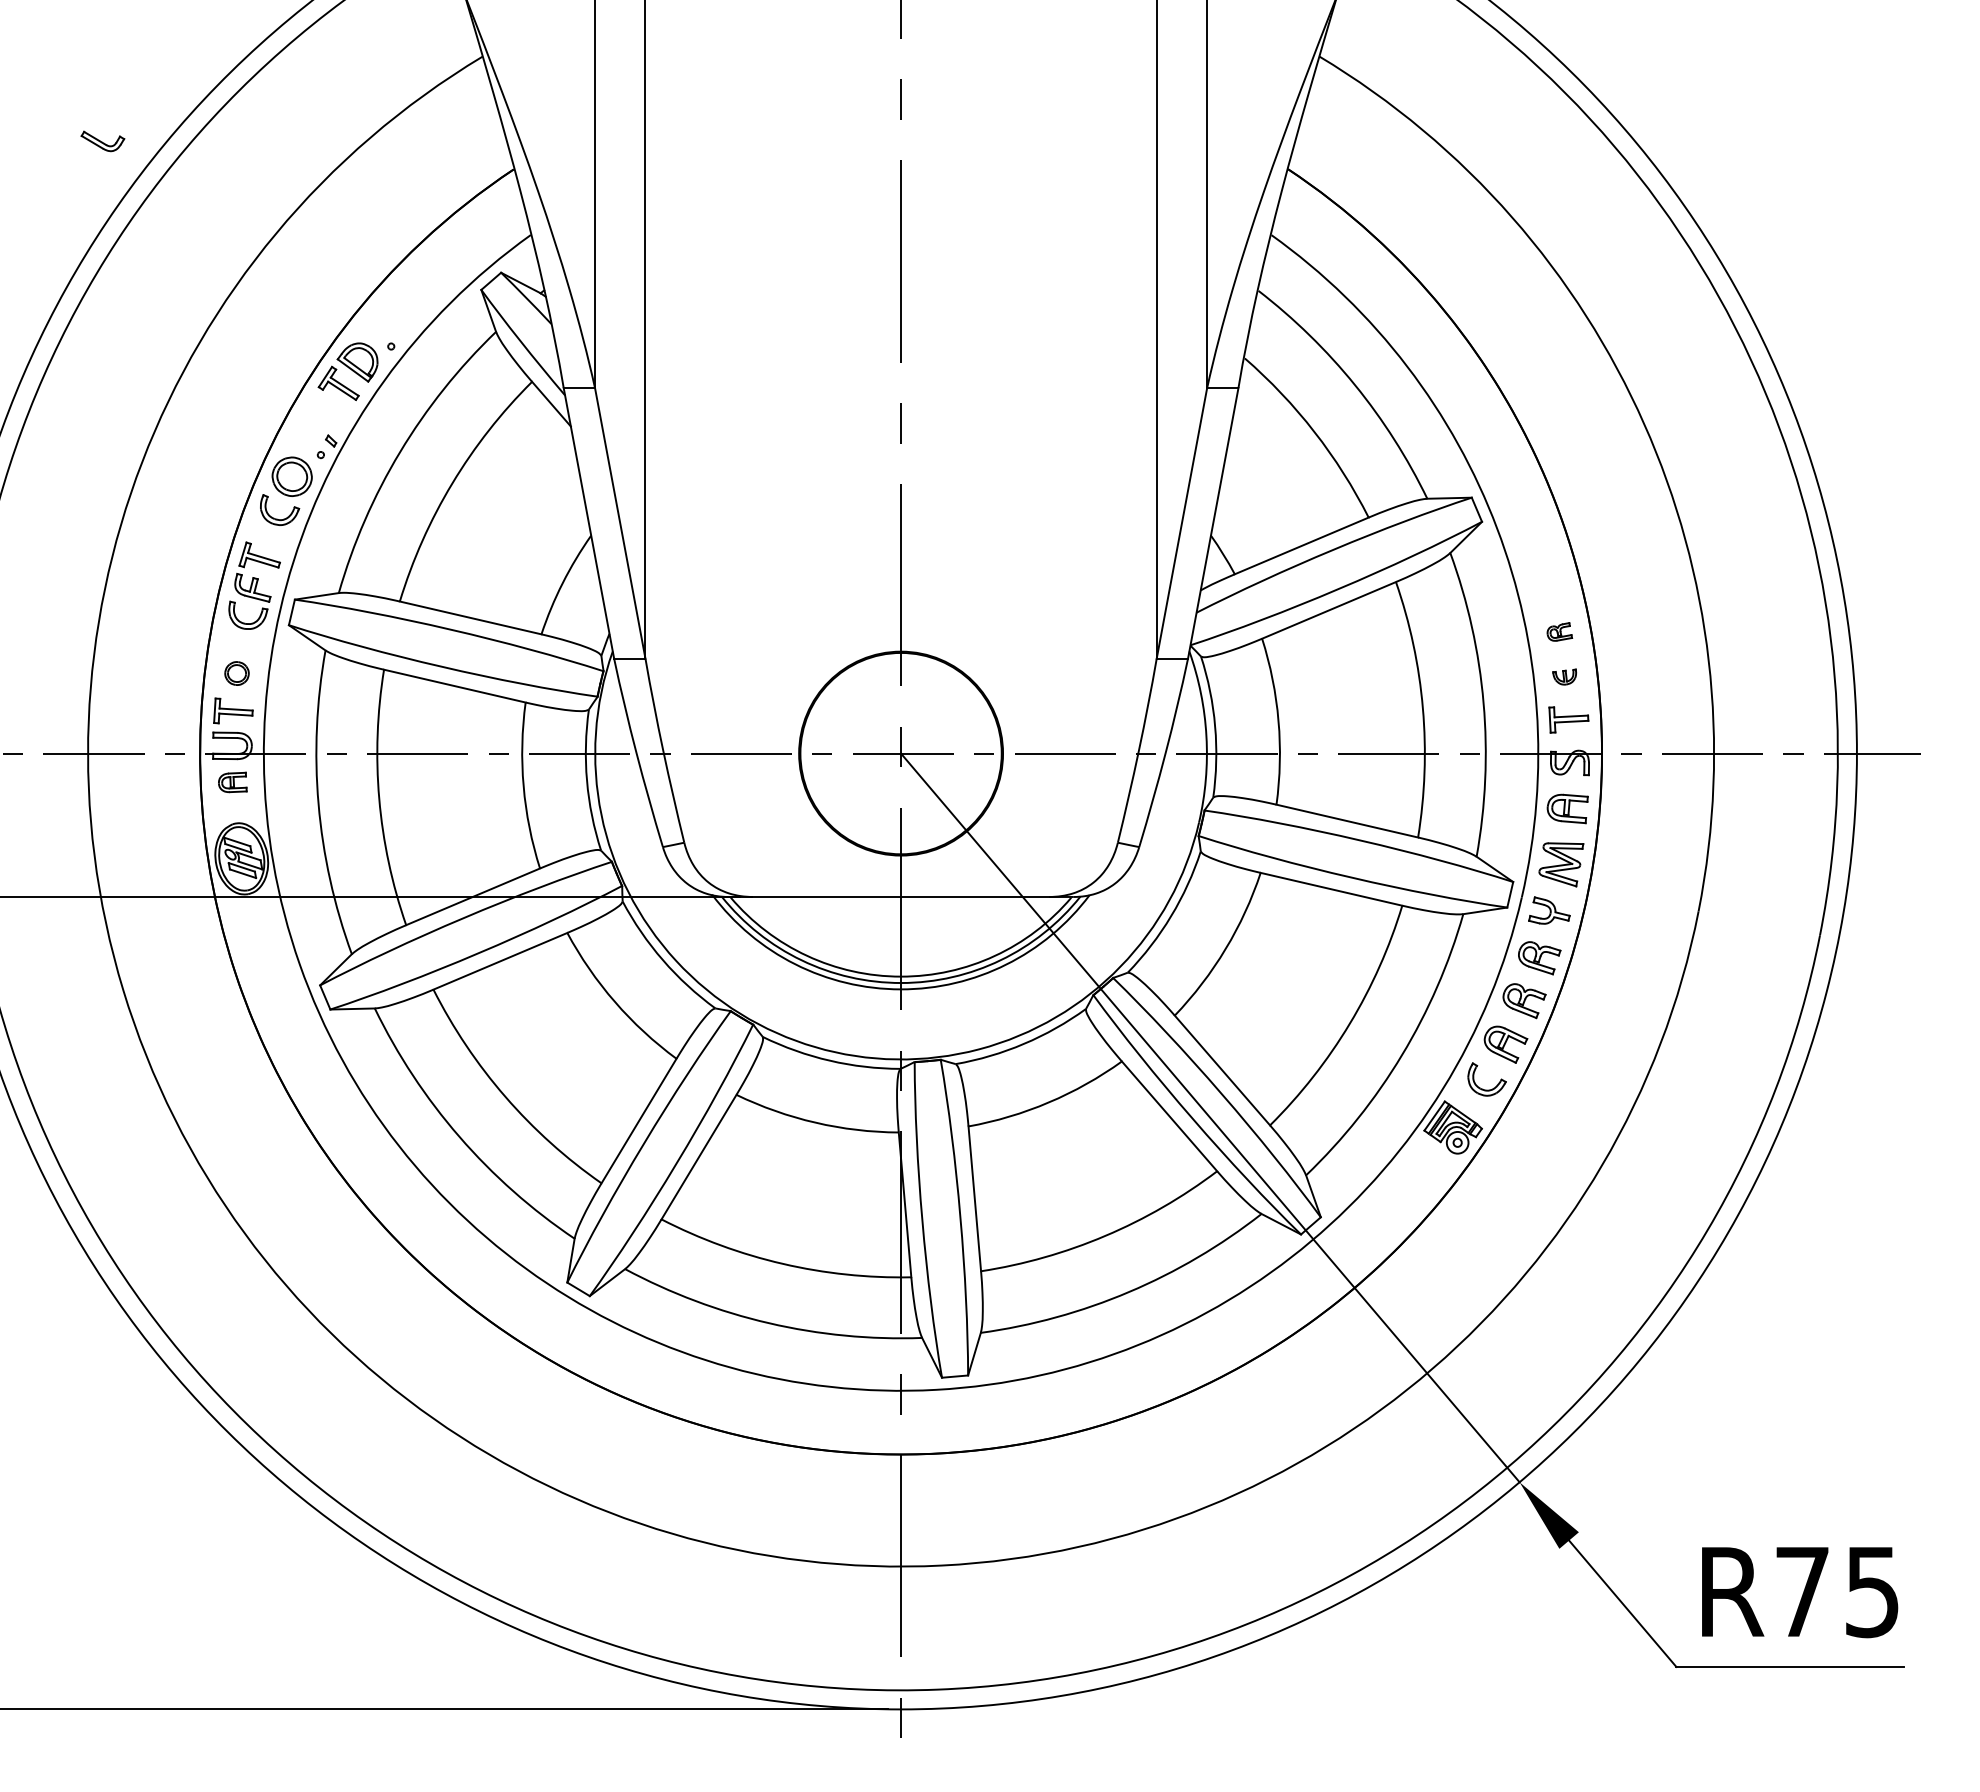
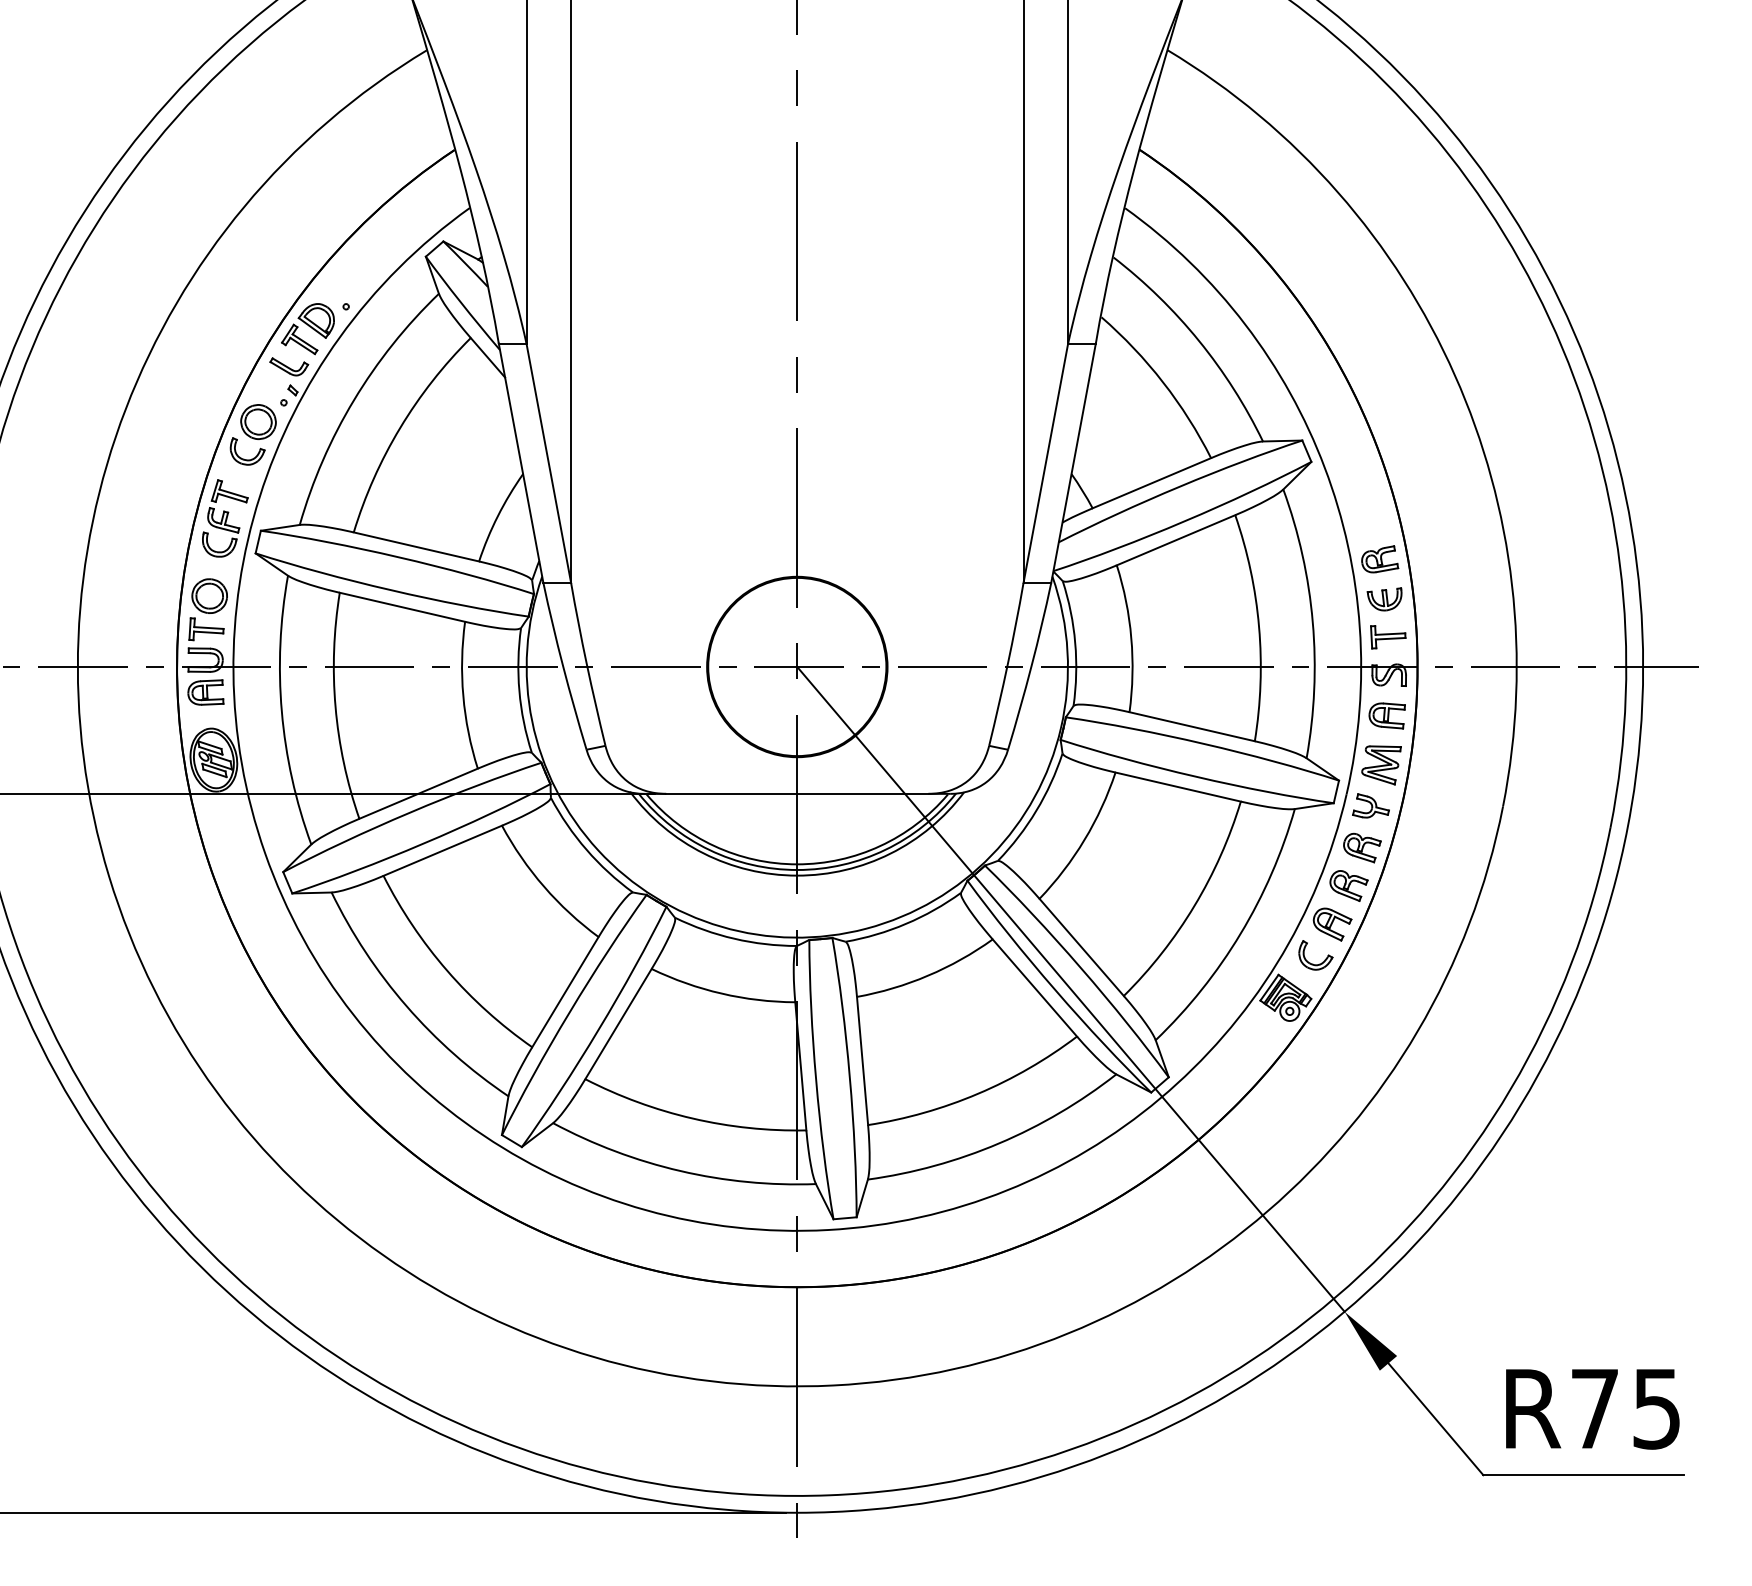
part: (102, 141) -> (288, 366), moved
part: (1559, 631) -> (1379, 558), size x1.67
part: (236, 673) -> (209, 596), size x1.67
part: (1564, 676) -> (1384, 598), size x1.67
part: (232, 782) -> (205, 692), size x1.43

